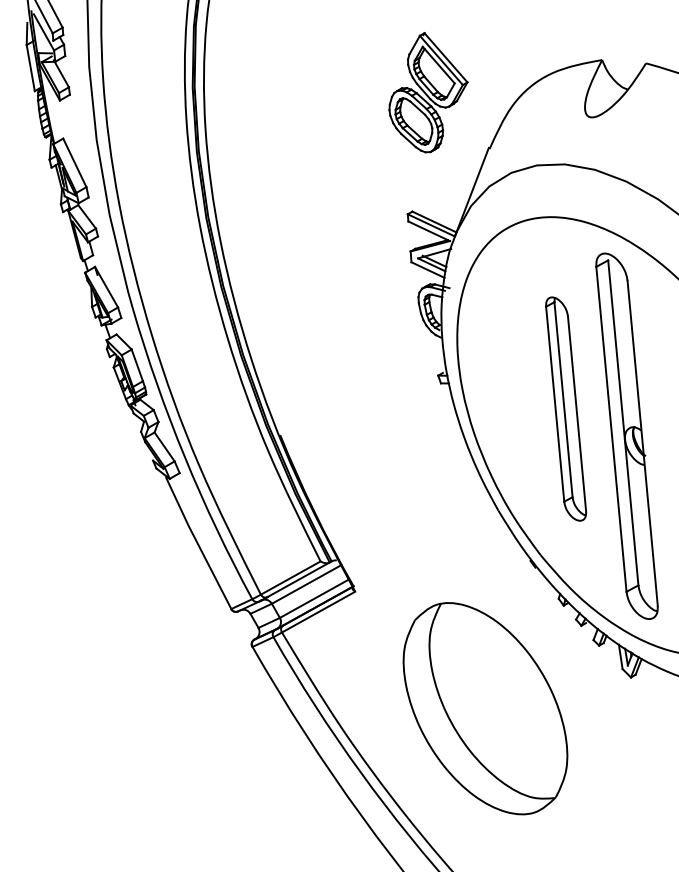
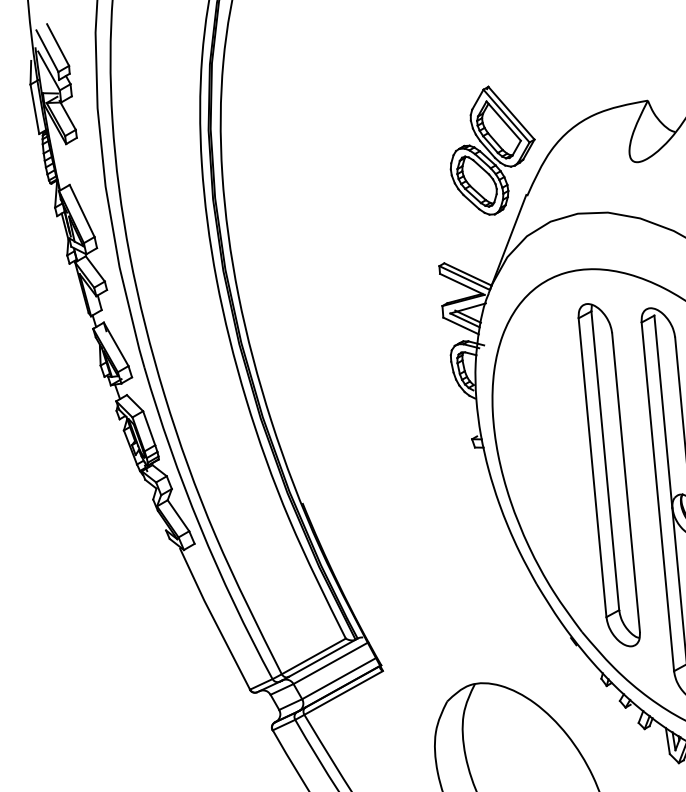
part: (428, 92) -> (492, 150), moved
part: (565, 408) -> (608, 474), size x1.43

